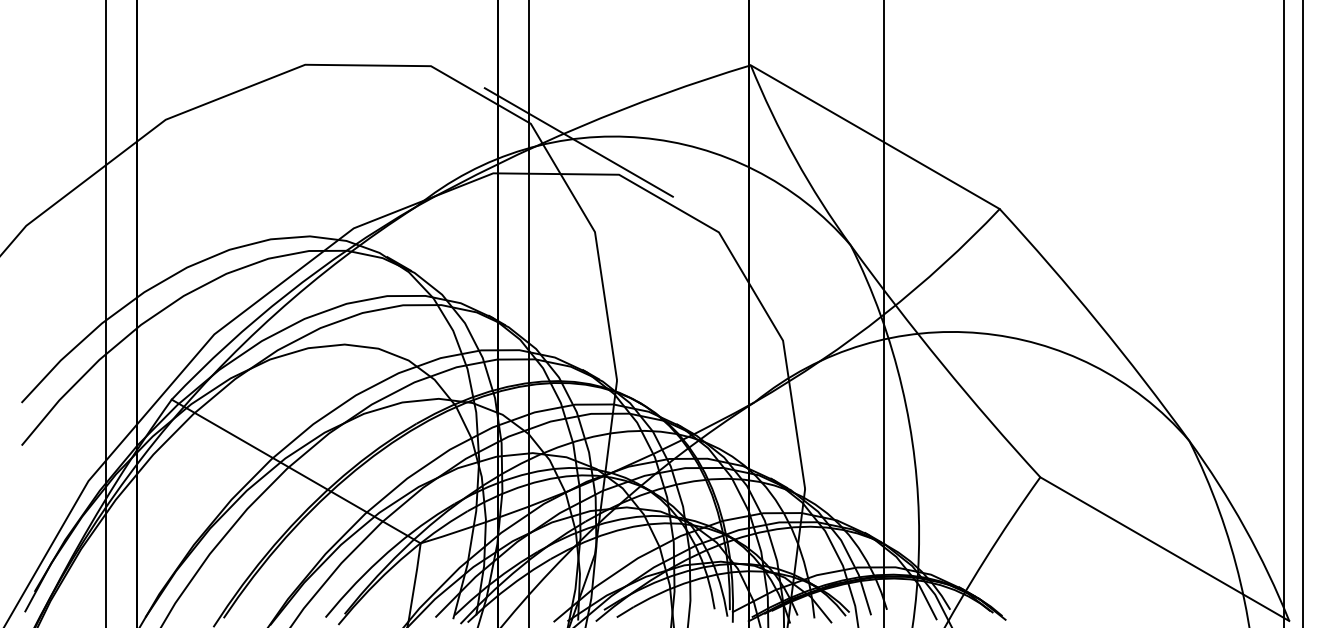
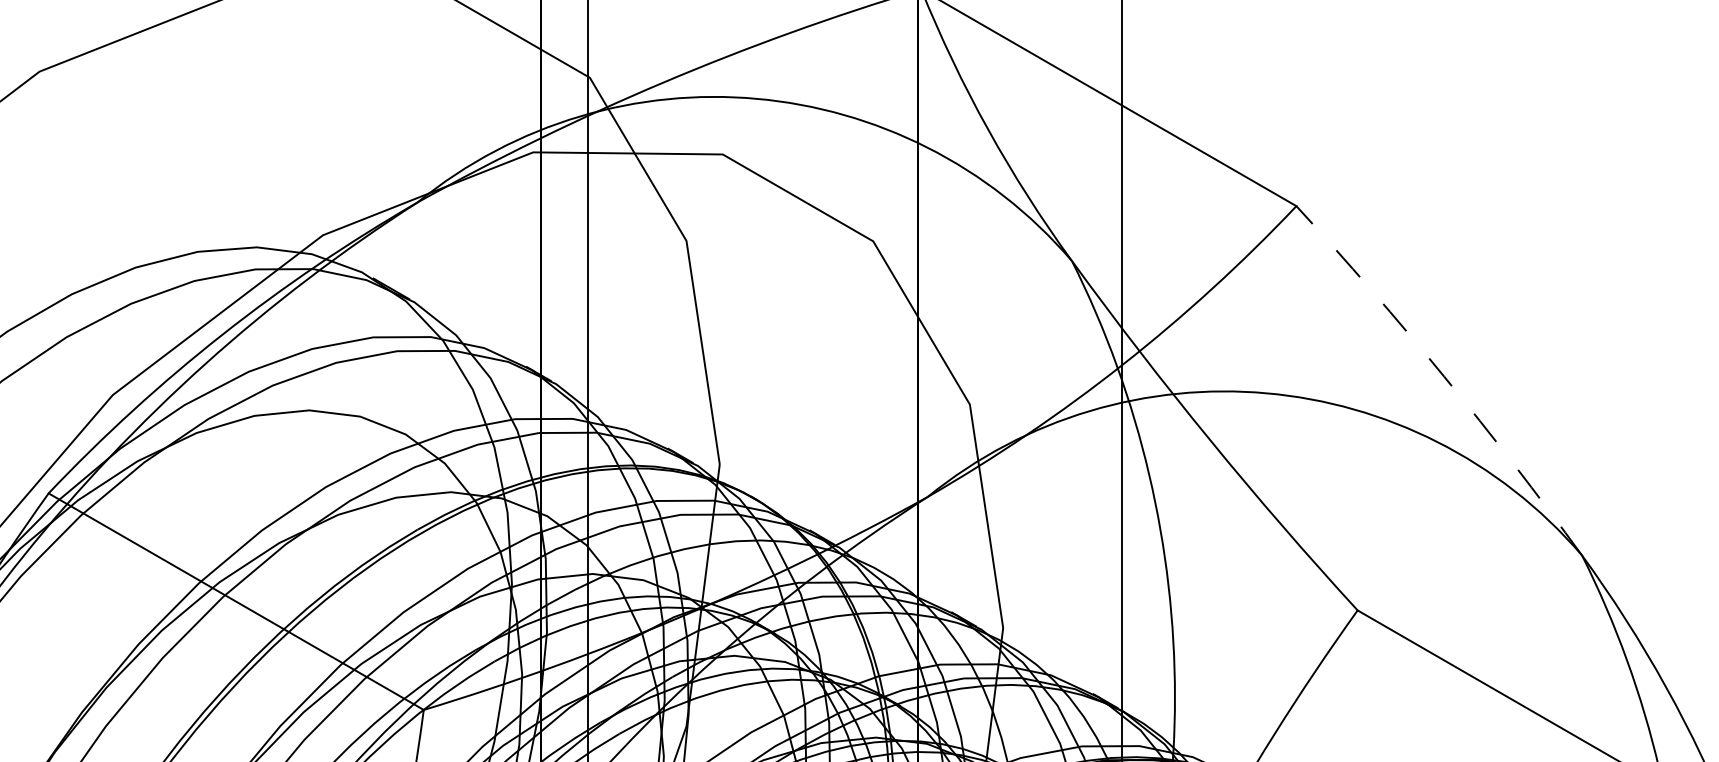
line: (578, 142) -> (661, 105), removed
arc: (1097, 322) -> (1443, 377), solid -> dashed

